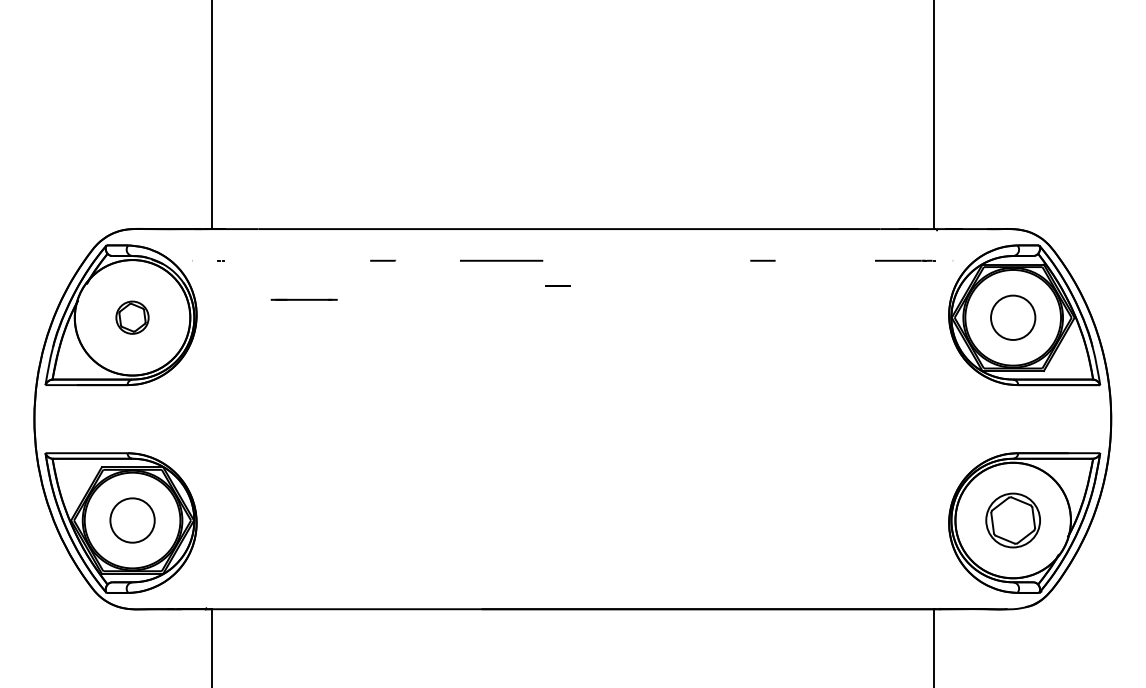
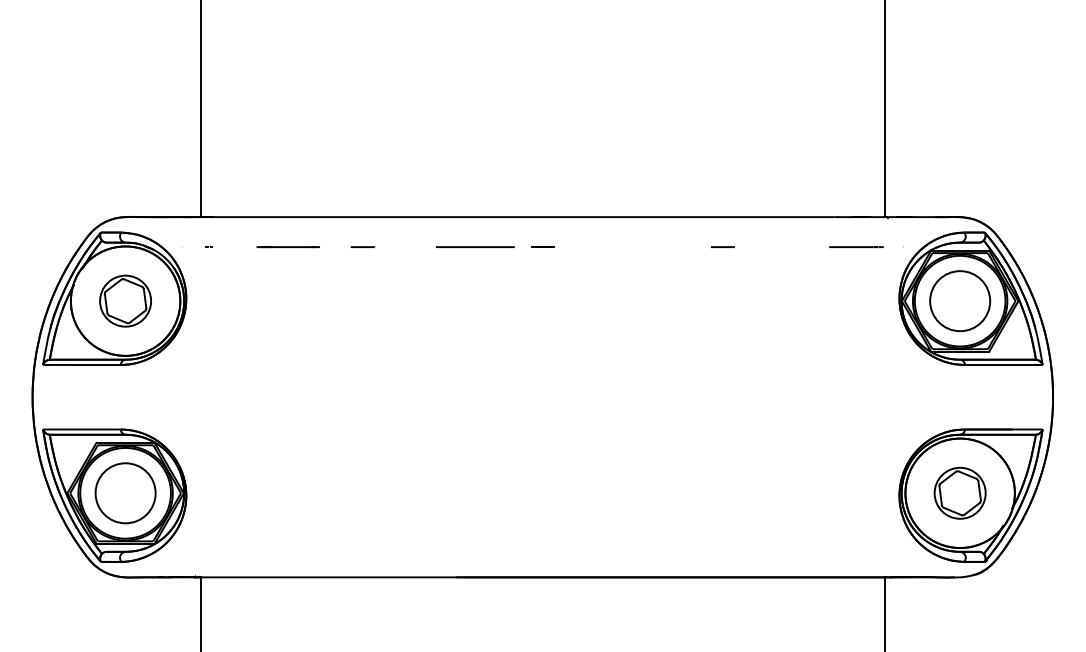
line: (557, 285) -> (542, 246), moved
line: (303, 300) -> (287, 247), moved
part: (132, 317) -> (125, 300), size x1.67
circle: (1013, 318) -> (960, 301), size x1.43
circle: (132, 520) -> (125, 493), size x1.43

